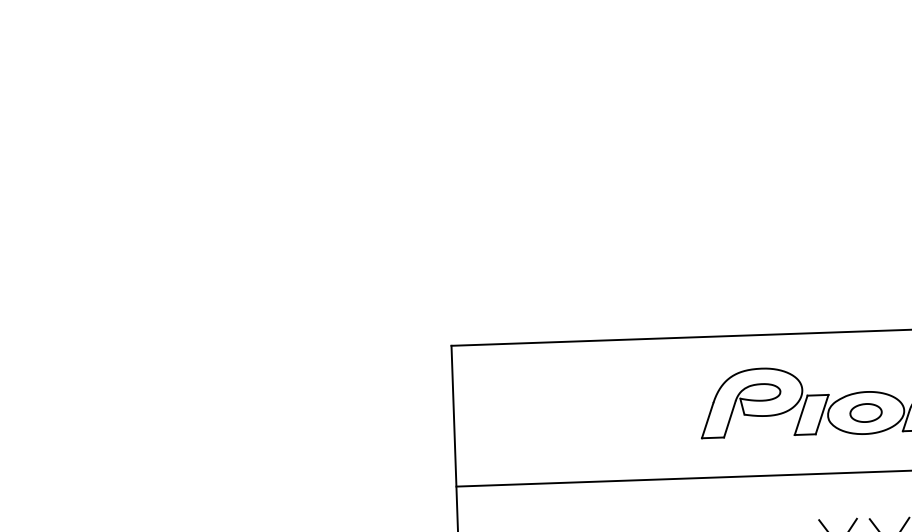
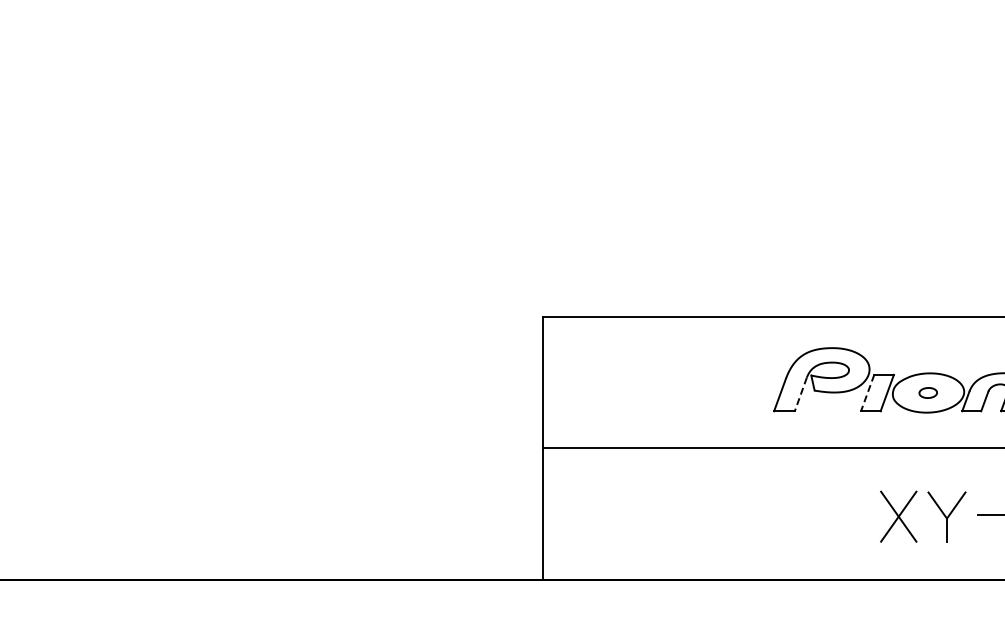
part: (865, 412) -> (927, 392), size x0.6
line: (801, 415) -> (867, 393), solid -> dashed
line: (729, 419) -> (800, 394), solid -> dashed

